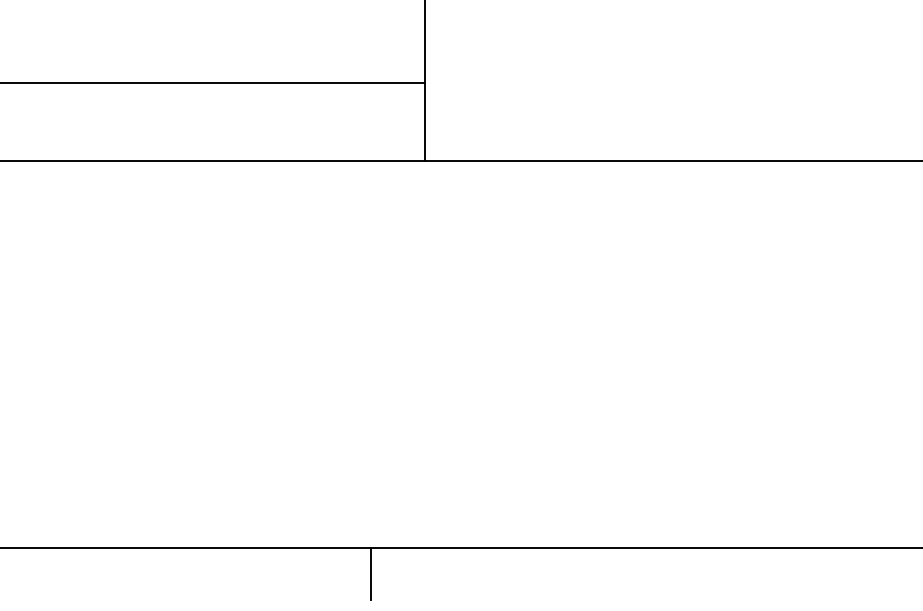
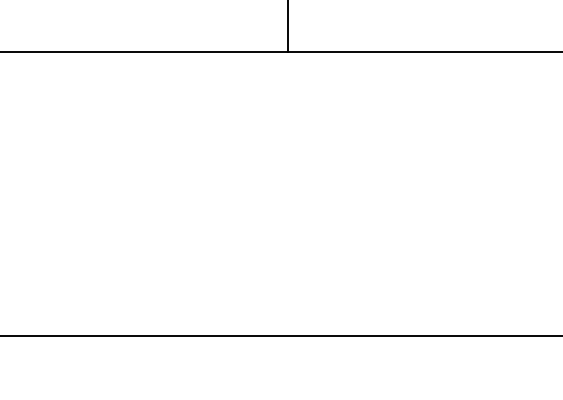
line: (370, 573) -> (247, 355), removed

